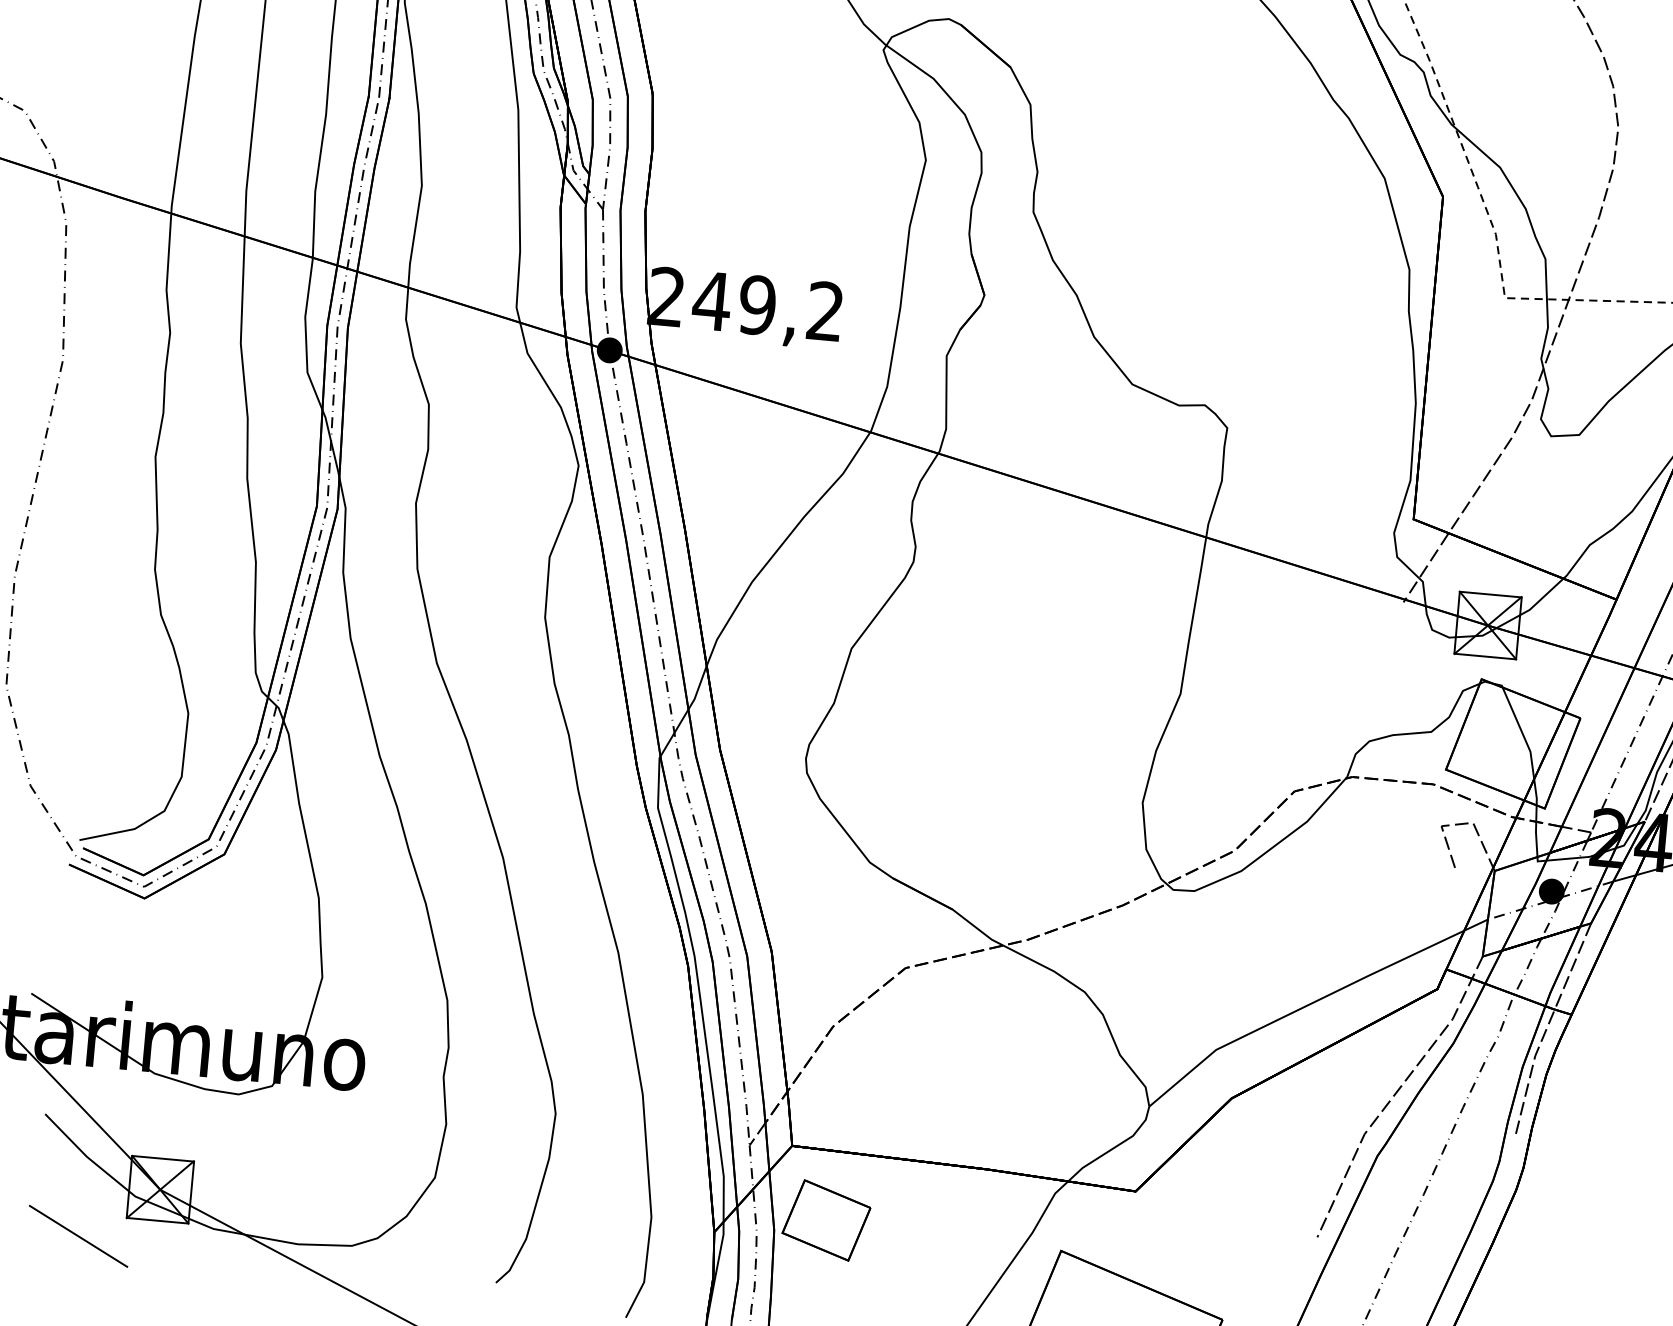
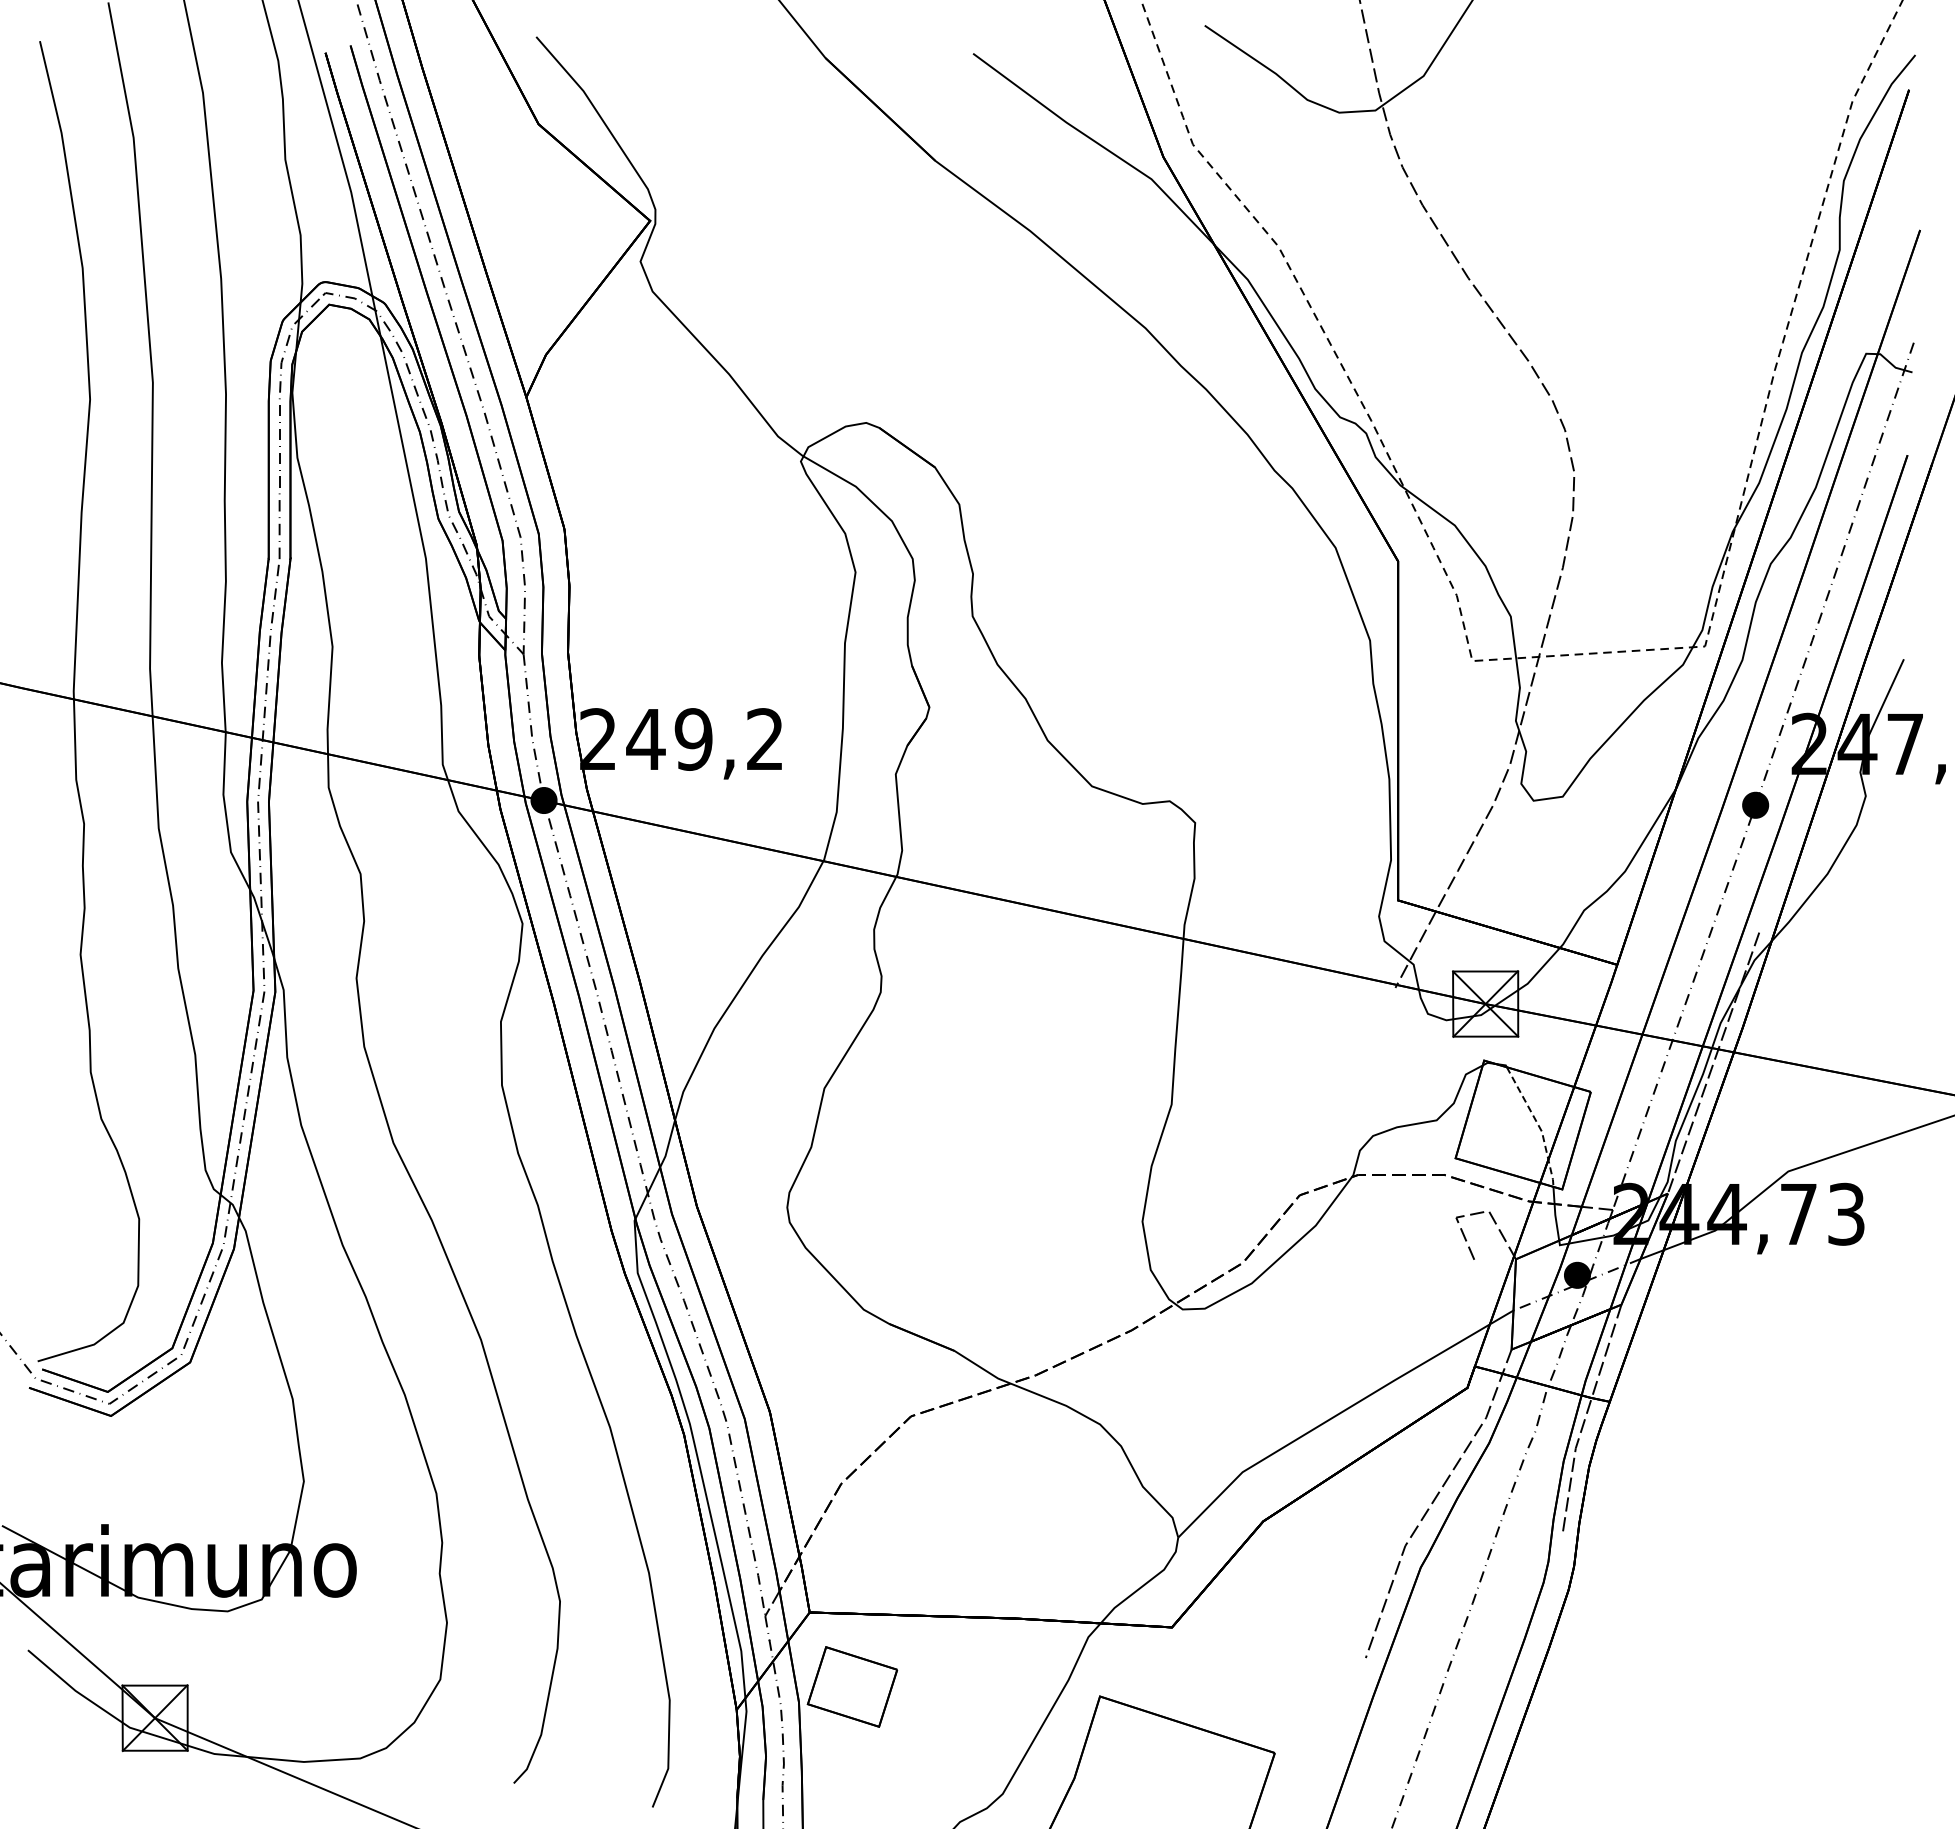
line: (1527, 745) -> (1538, 1125), solid -> dashed
line: (77, 1236) -> (73, 1774), removed

